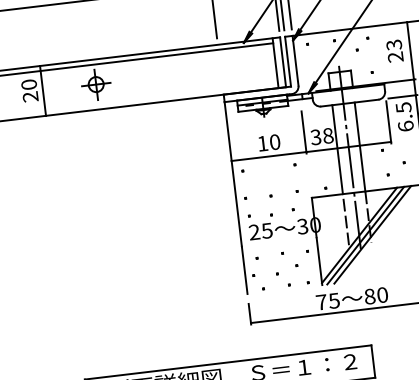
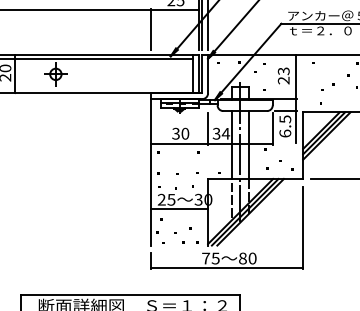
text: (327, 135) -> (225, 133), 38 -> 34
text: (262, 143) -> (175, 133), 10 -> 30
line: (279, 242) -> (179, 209), added

